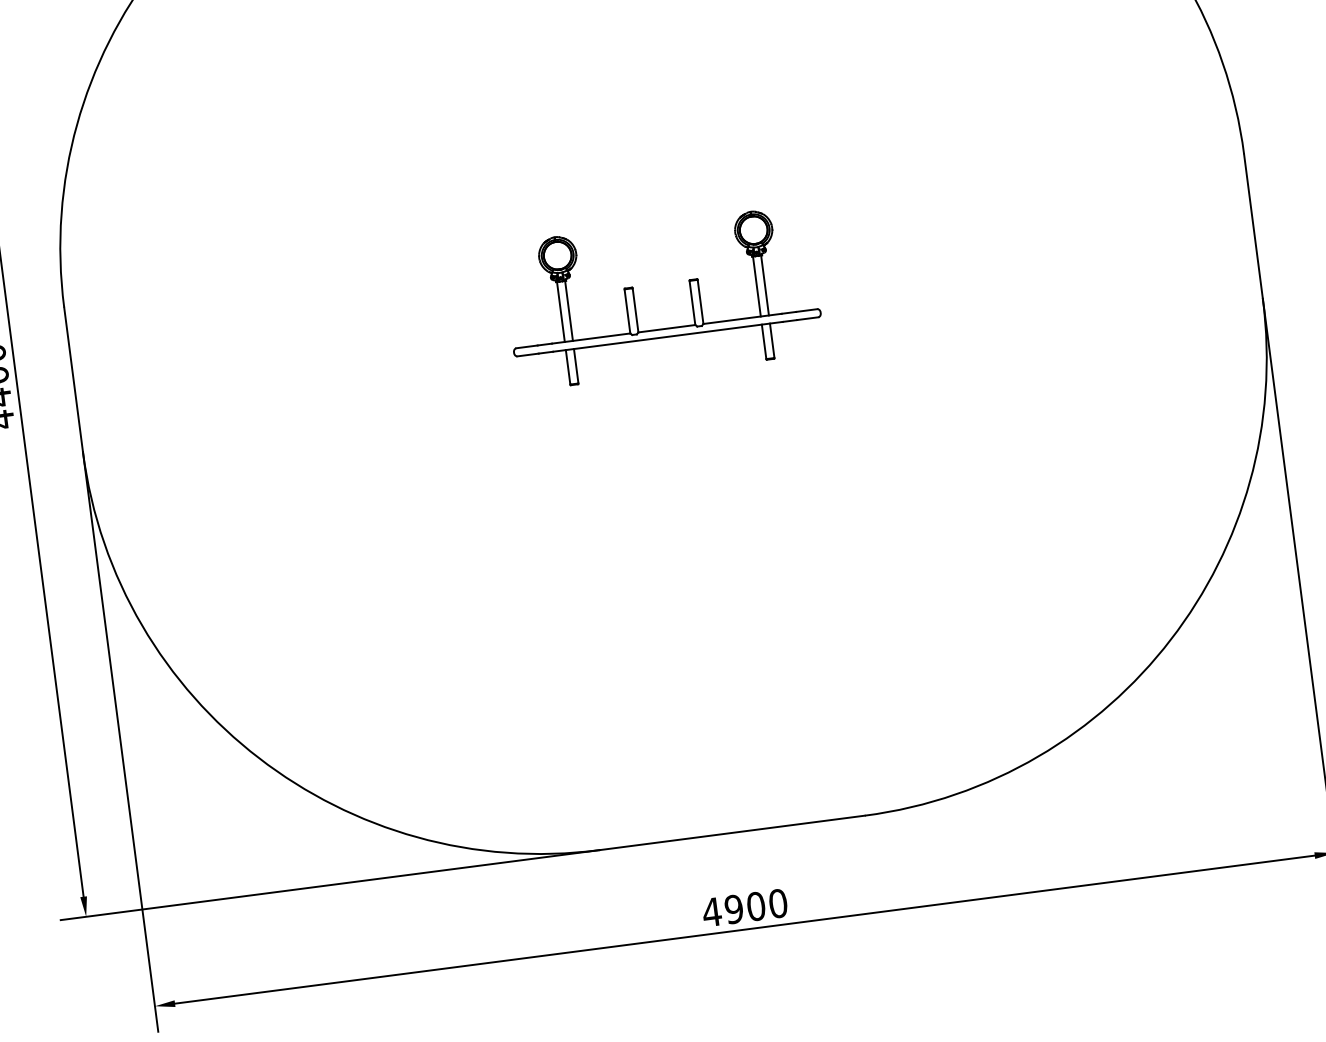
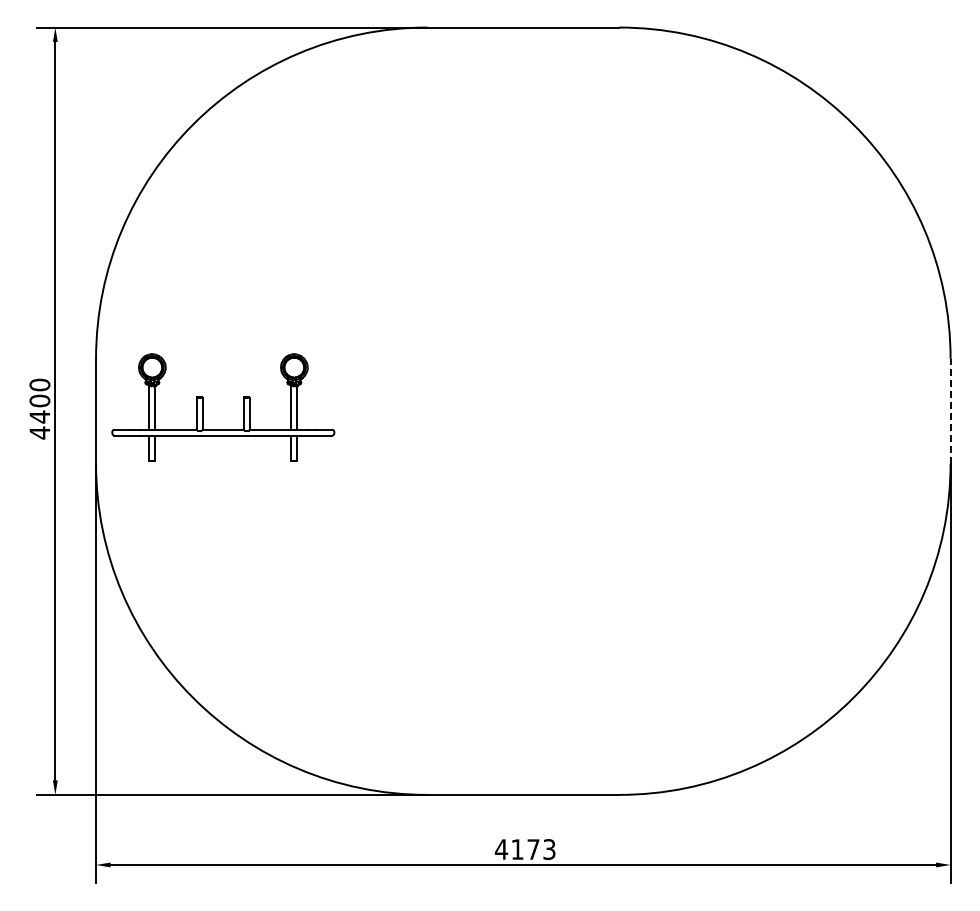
line: (1253, 225) -> (950, 410), solid -> dashed
part: (635, 301) -> (203, 407), moved
text: (756, 906) -> (533, 849), 4900 -> 4173

